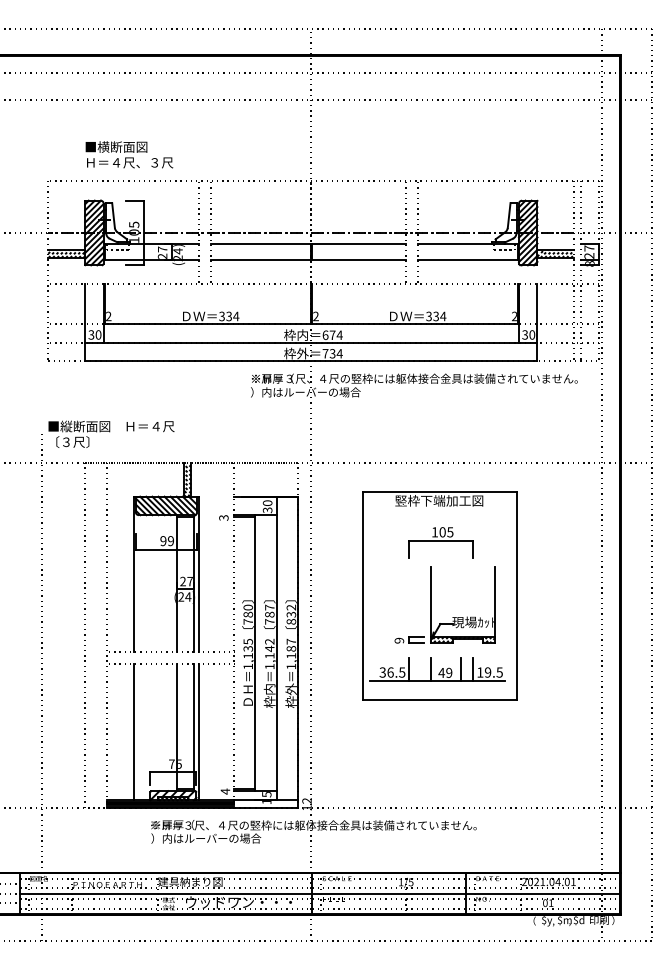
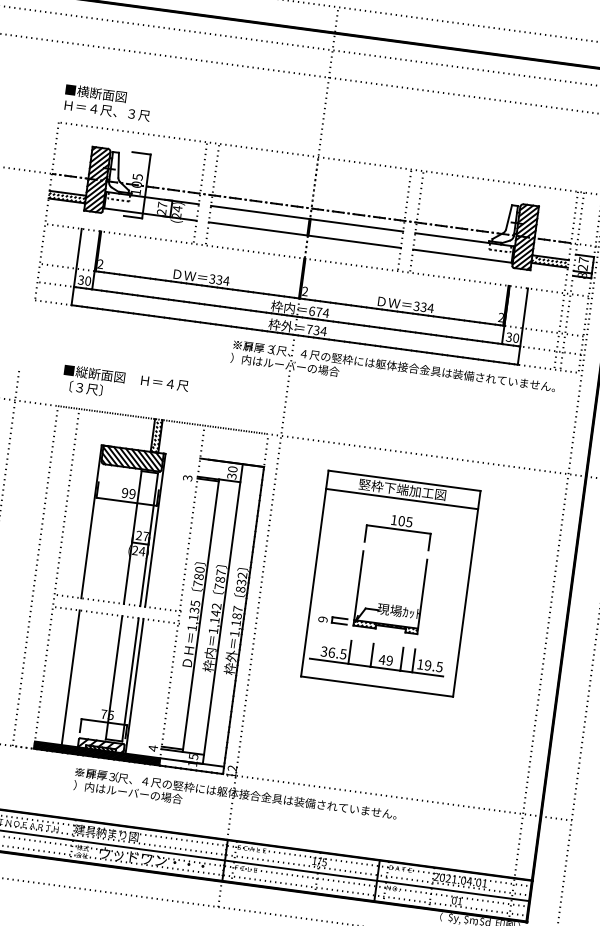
text: (129, 154) -> (107, 102), moved
text: (111, 433) -> (125, 385), moved
line: (440, 510) -> (402, 499), added
part: (431, 604) -> (359, 588), moved

